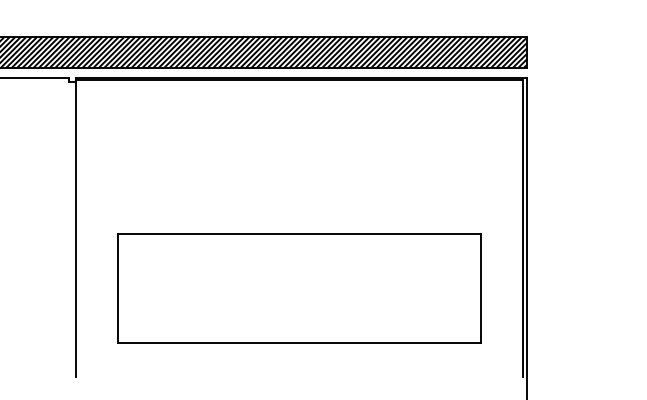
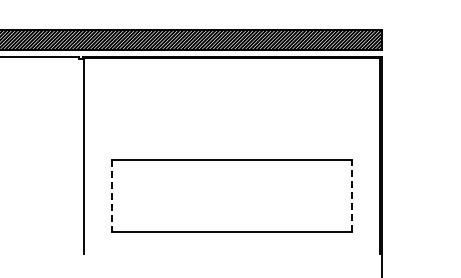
line: (480, 288) -> (351, 195), solid -> dashed
line: (117, 289) -> (111, 196), solid -> dashed

